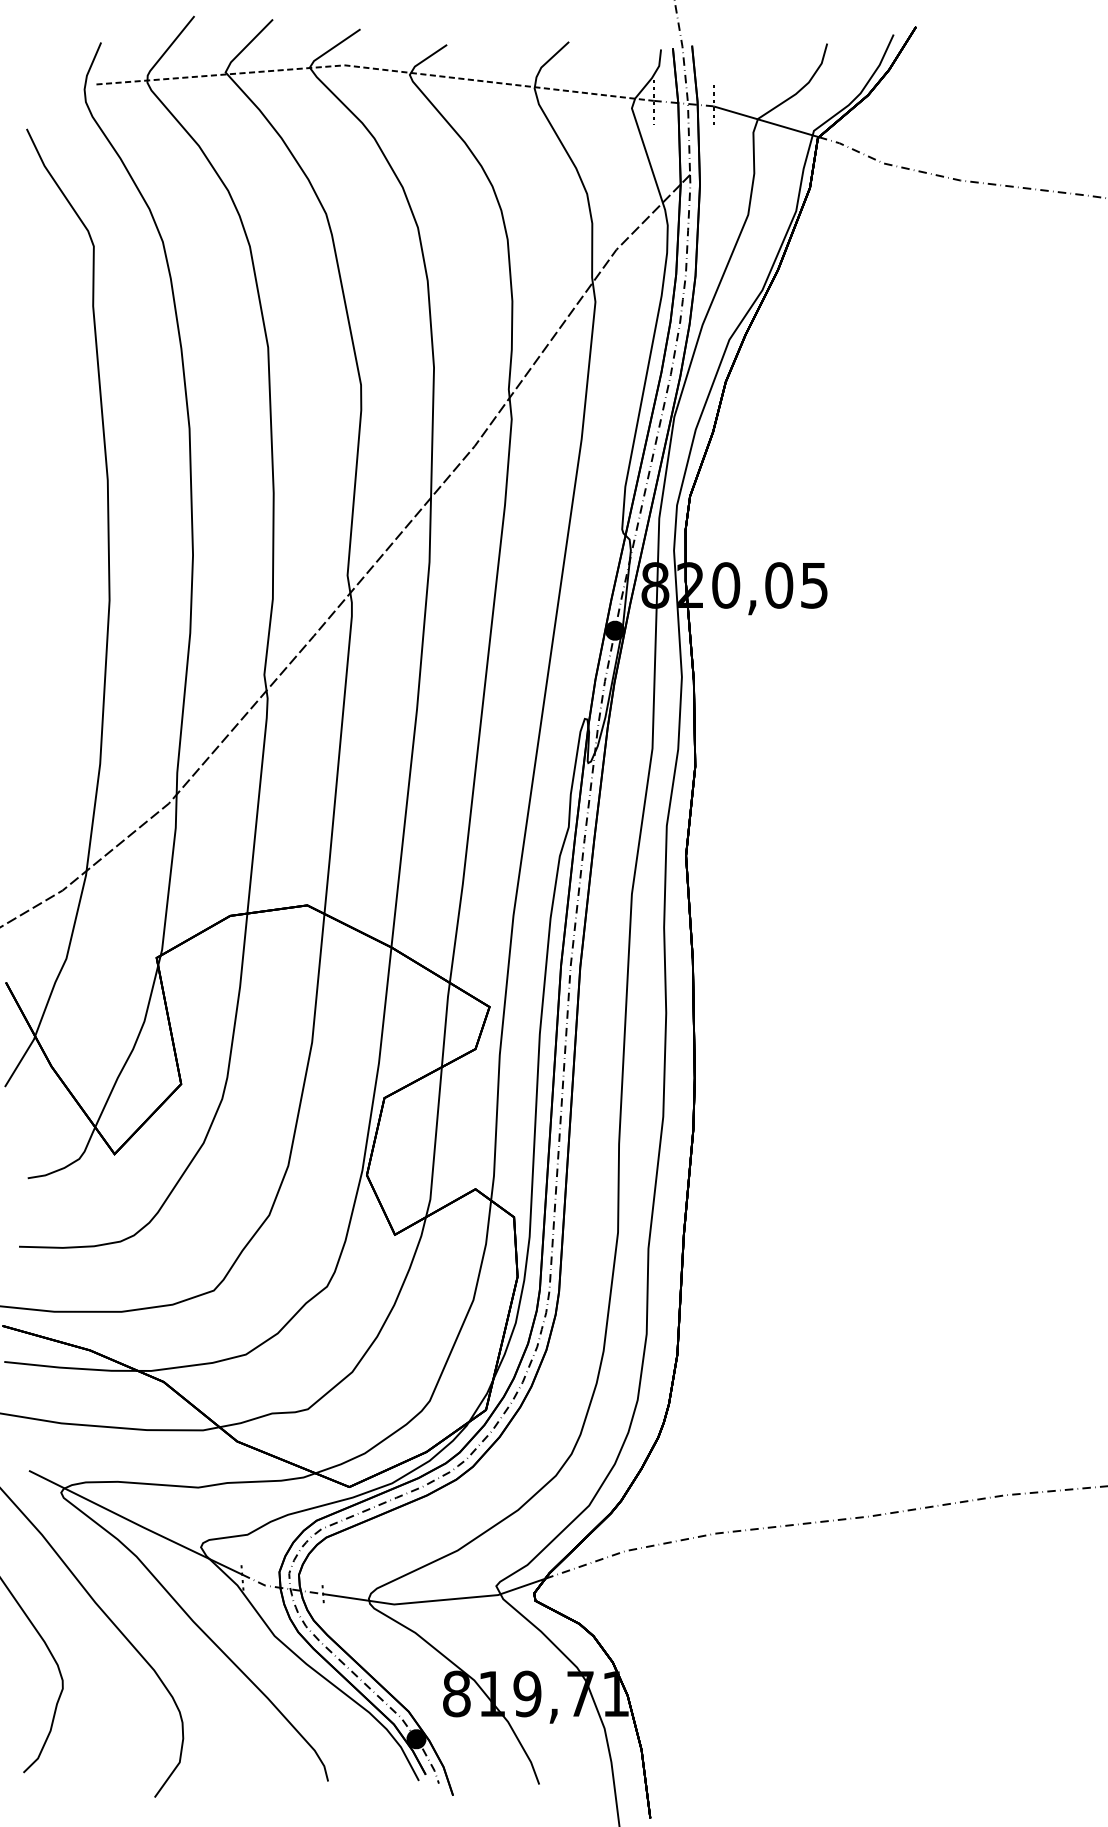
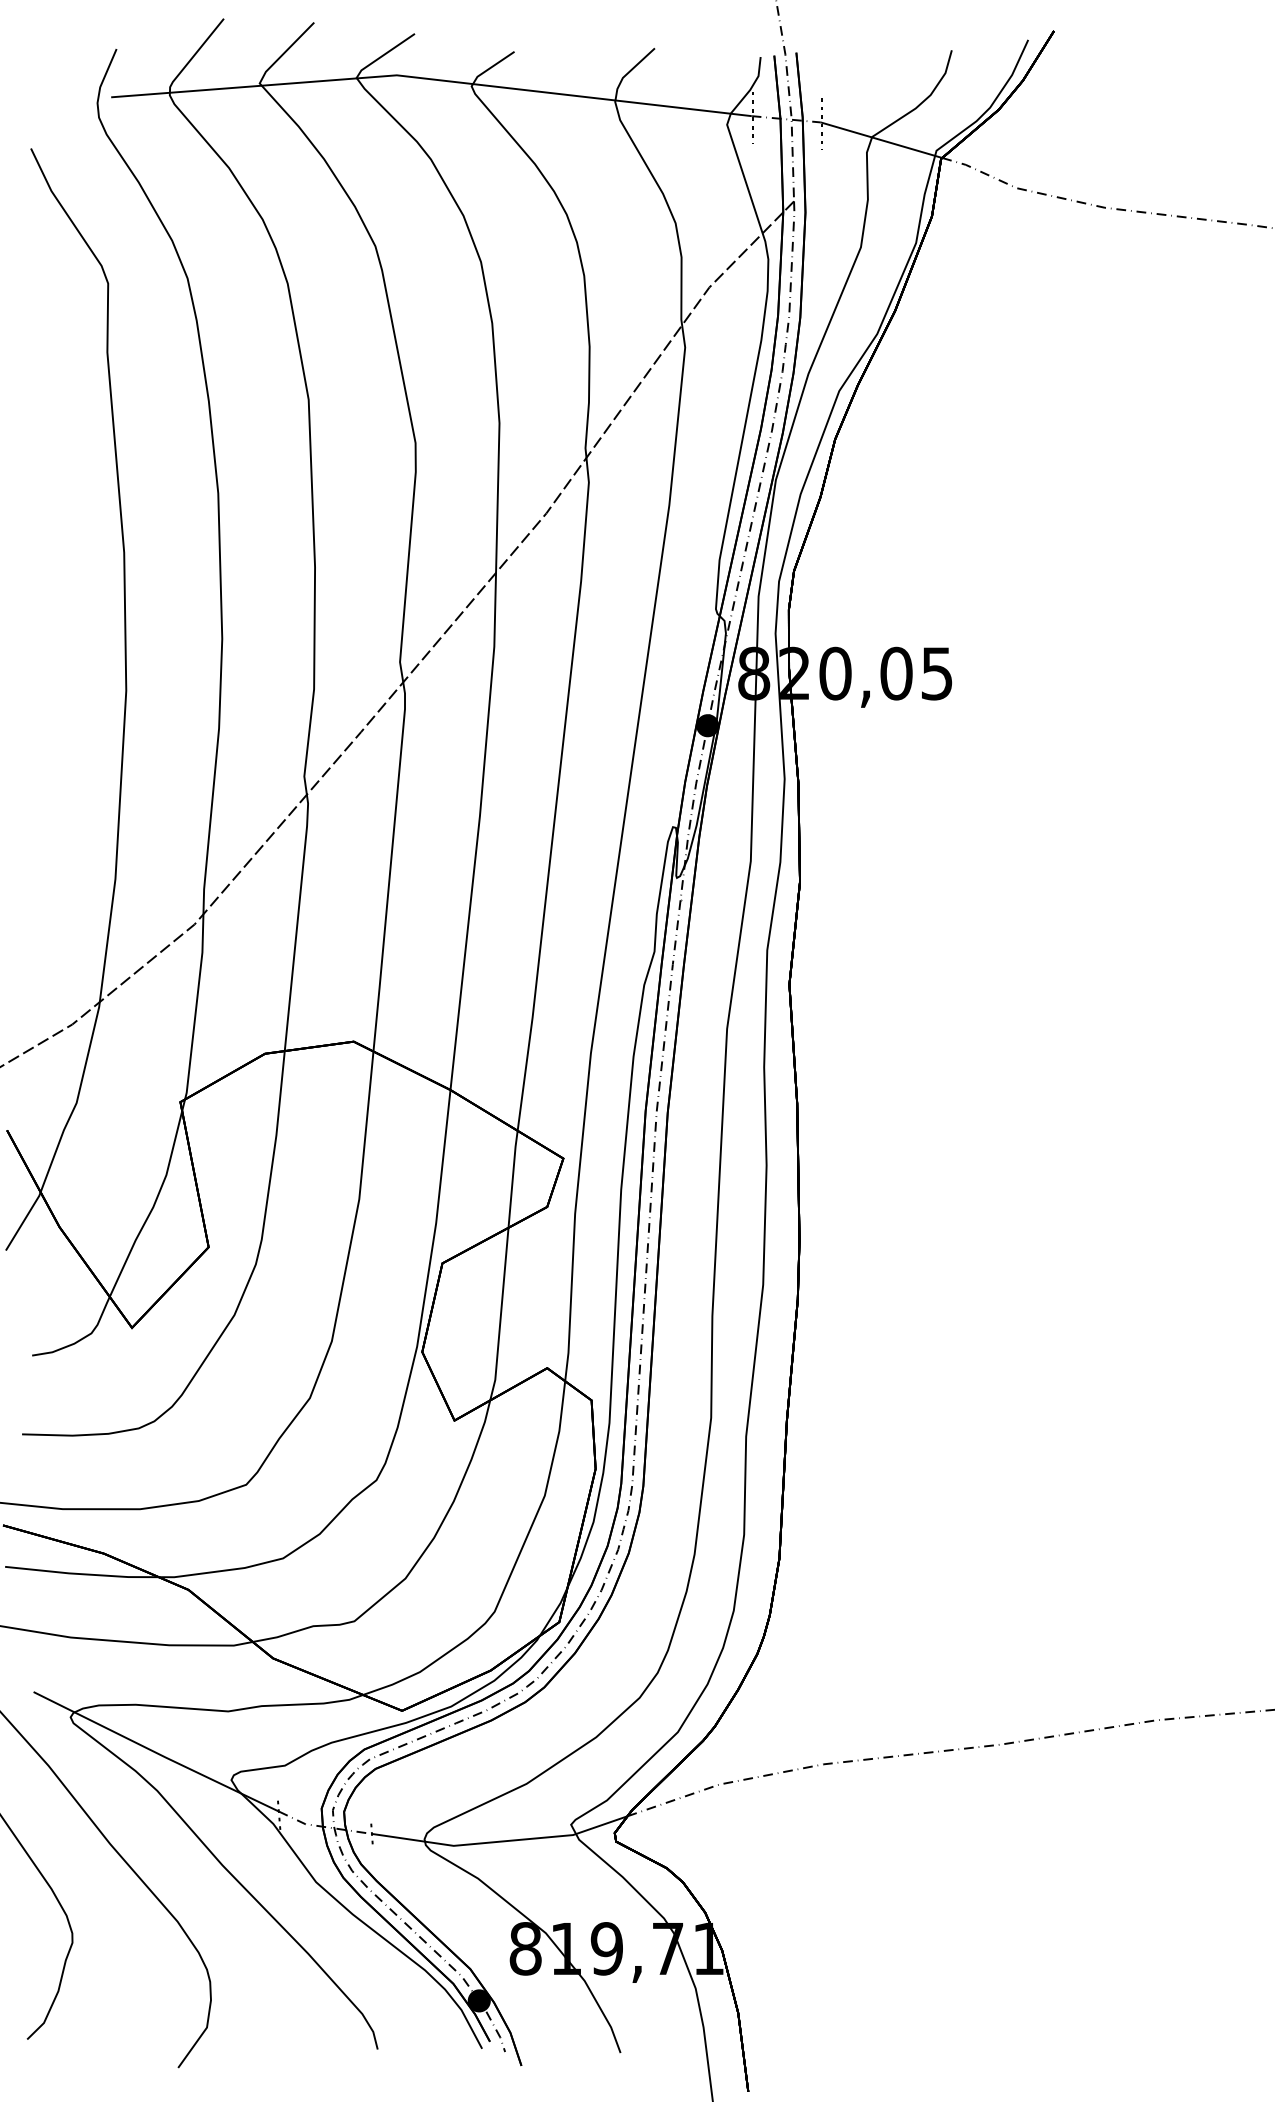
line: (374, 68) -> (431, 79), dashed -> solid

